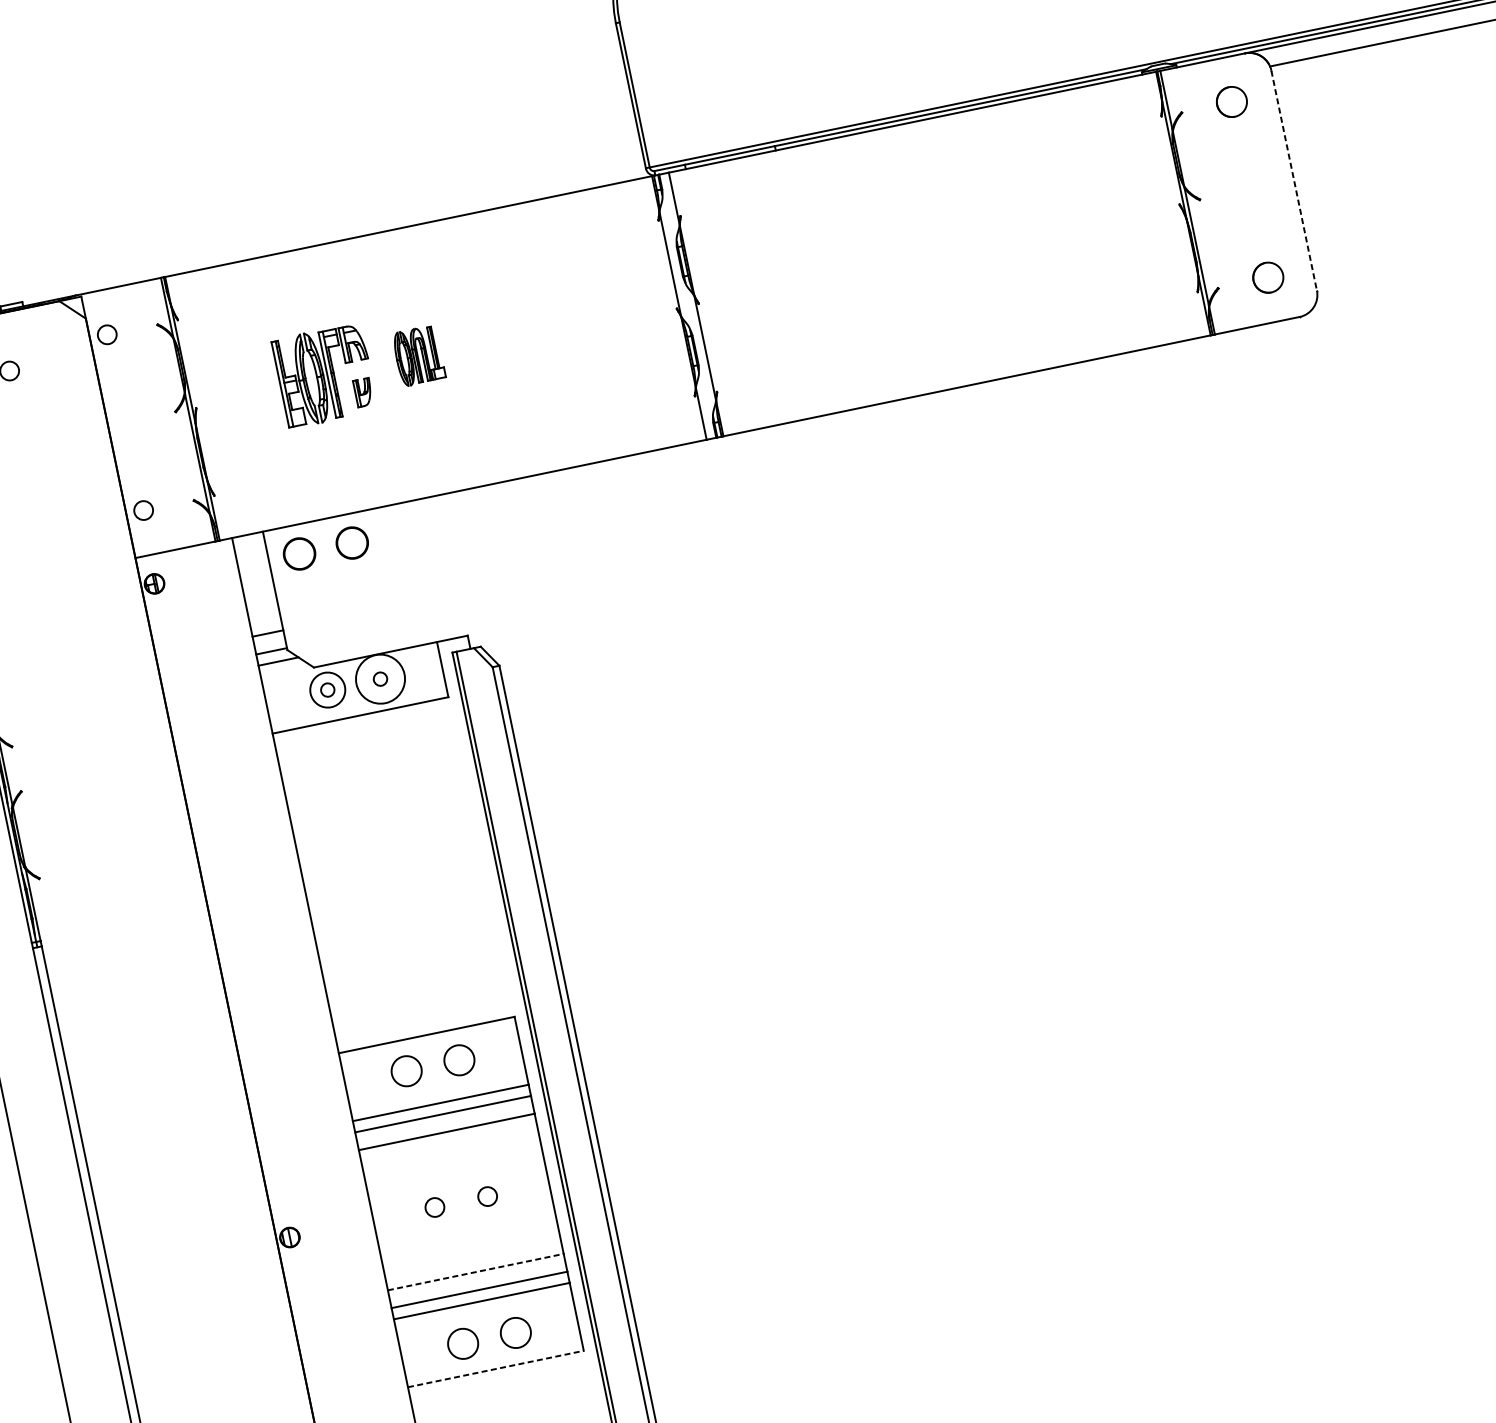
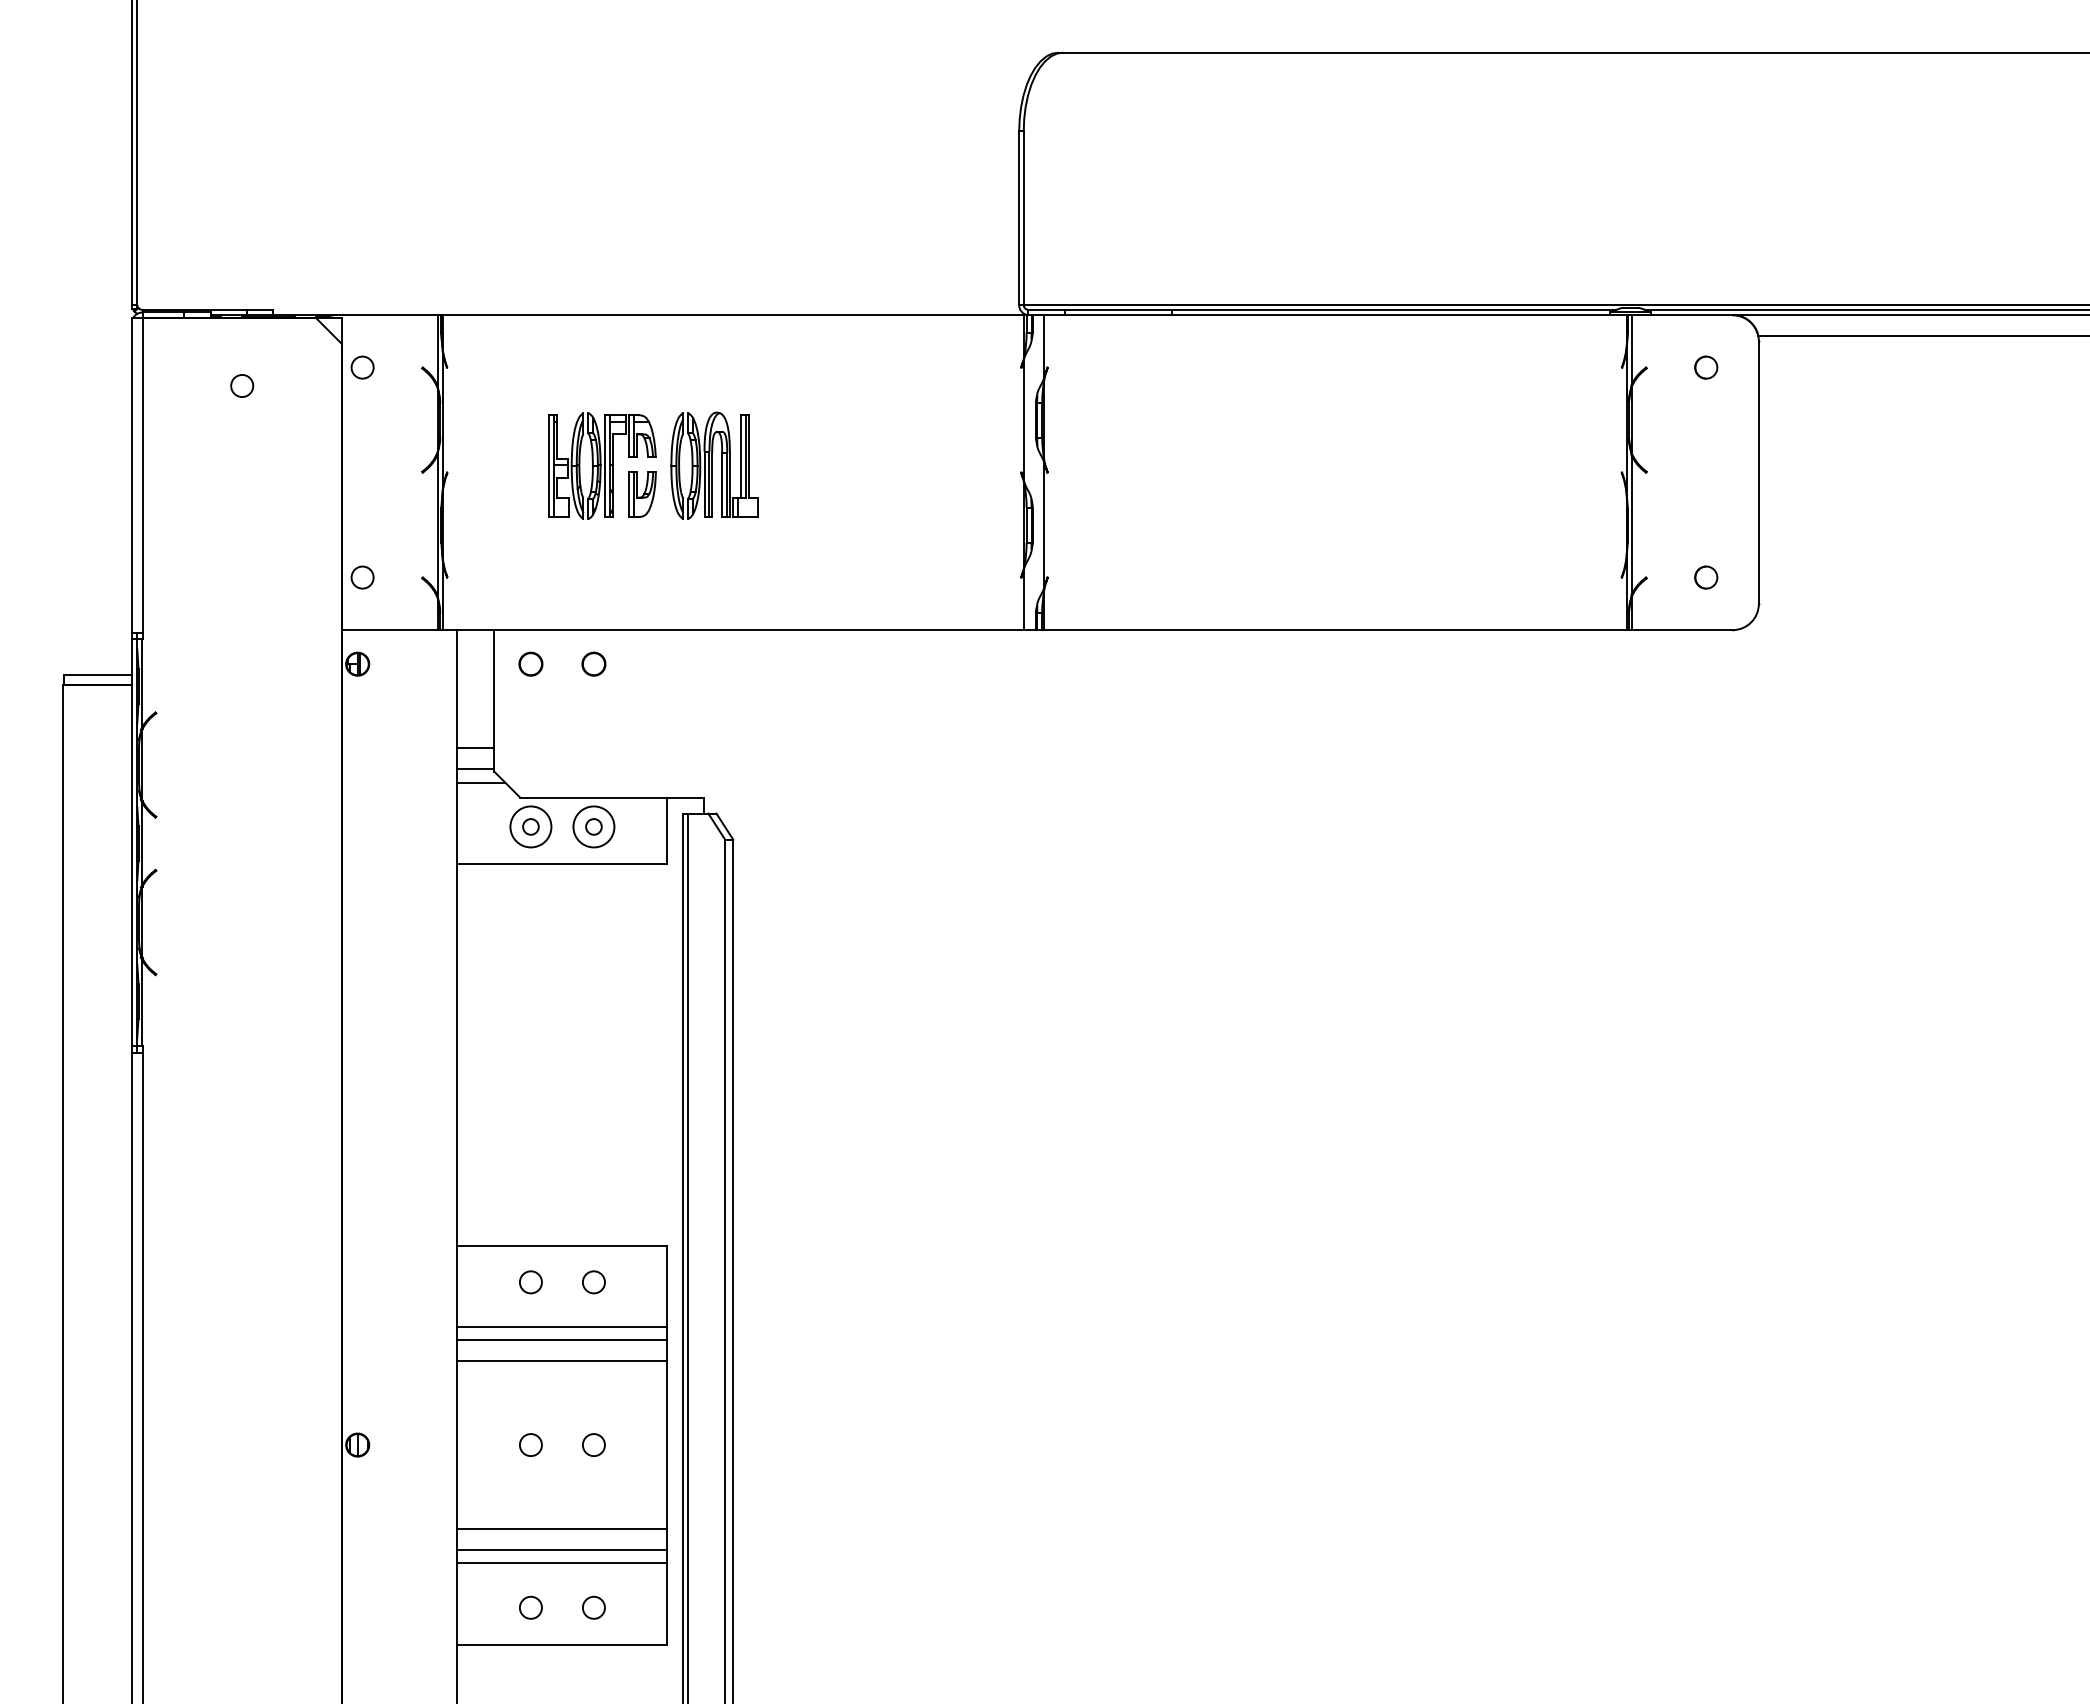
circle: (1232, 101) -> (1706, 367), size x0.62
line: (1294, 181) -> (1758, 473), dashed -> solid
circle: (1268, 277) -> (1706, 577), size x0.62
part: (418, 355) -> (714, 465), size x1.67
part: (363, 392) -> (642, 494), size x1.43
circle: (351, 542) -> (593, 663), size x0.62
circle: (299, 553) -> (530, 663), size x0.62
circle: (380, 678) -> (593, 826), size x0.71
circle: (459, 1060) -> (593, 1282), size x0.62
circle: (406, 1071) -> (530, 1282), size x0.62
line: (475, 1271) -> (562, 1528), dashed -> solid
circle: (515, 1332) -> (593, 1607), size x0.62
circle: (462, 1343) -> (530, 1607), size x0.62
line: (495, 1368) -> (562, 1644), dashed -> solid

